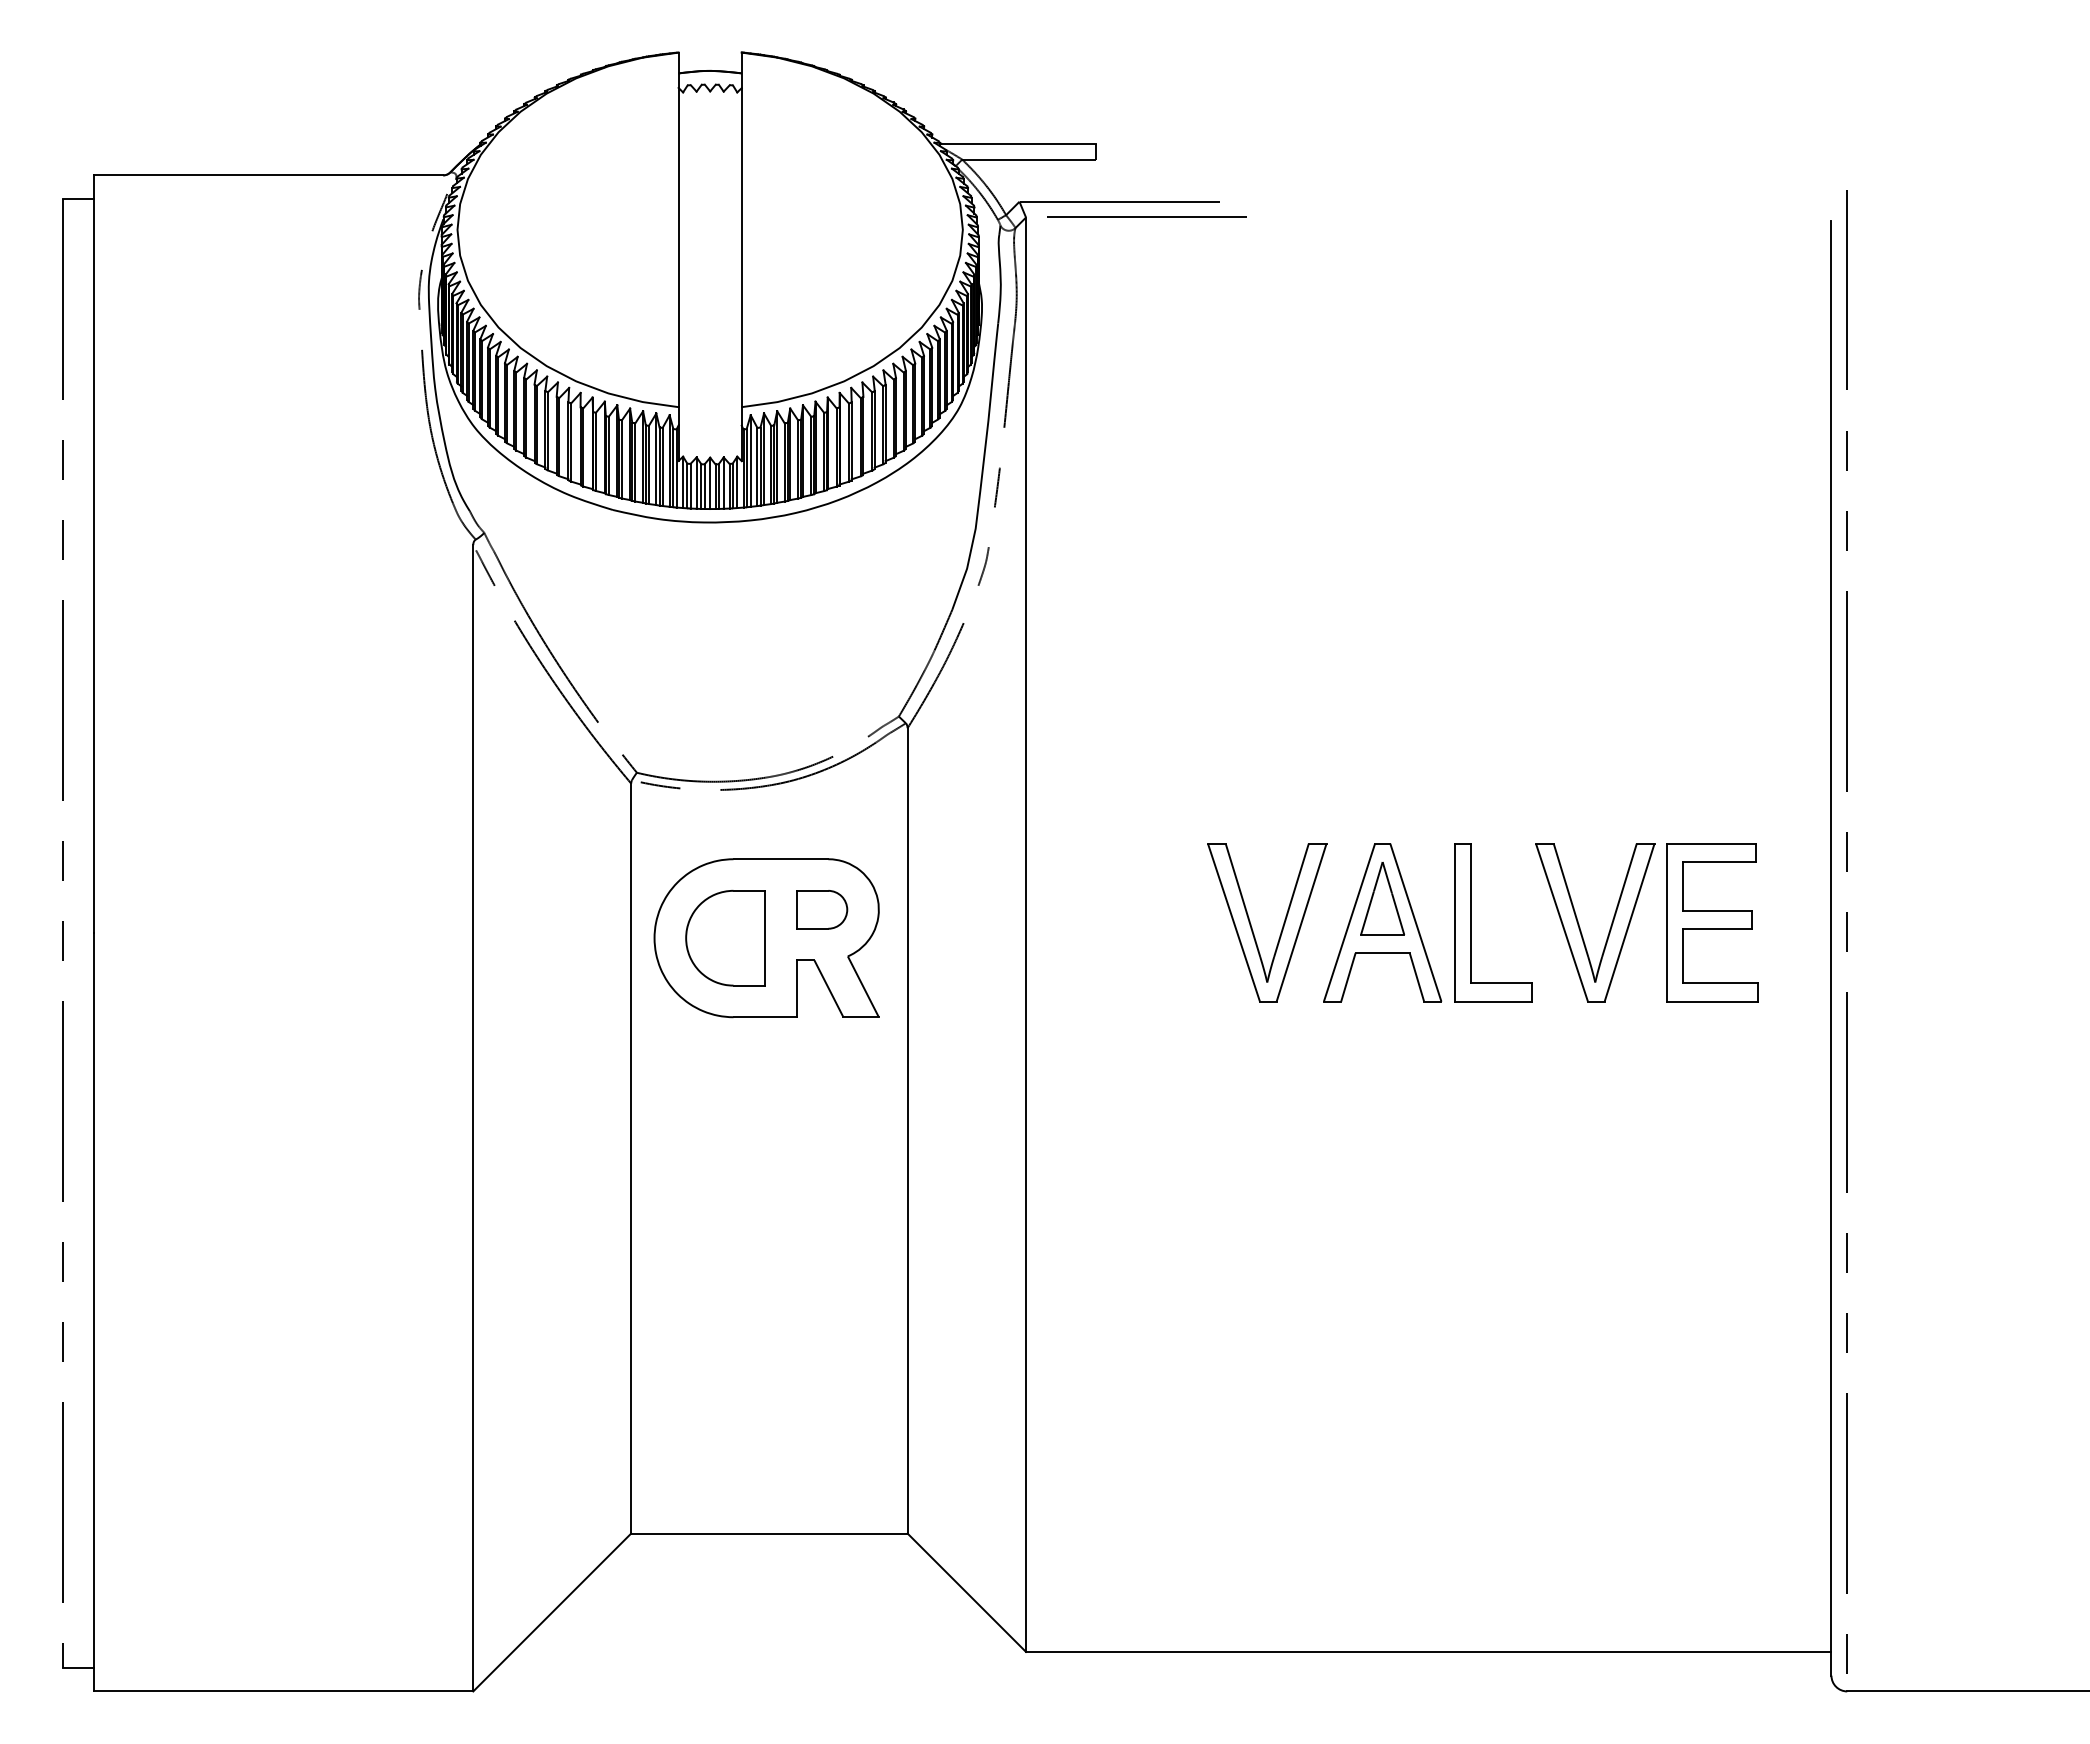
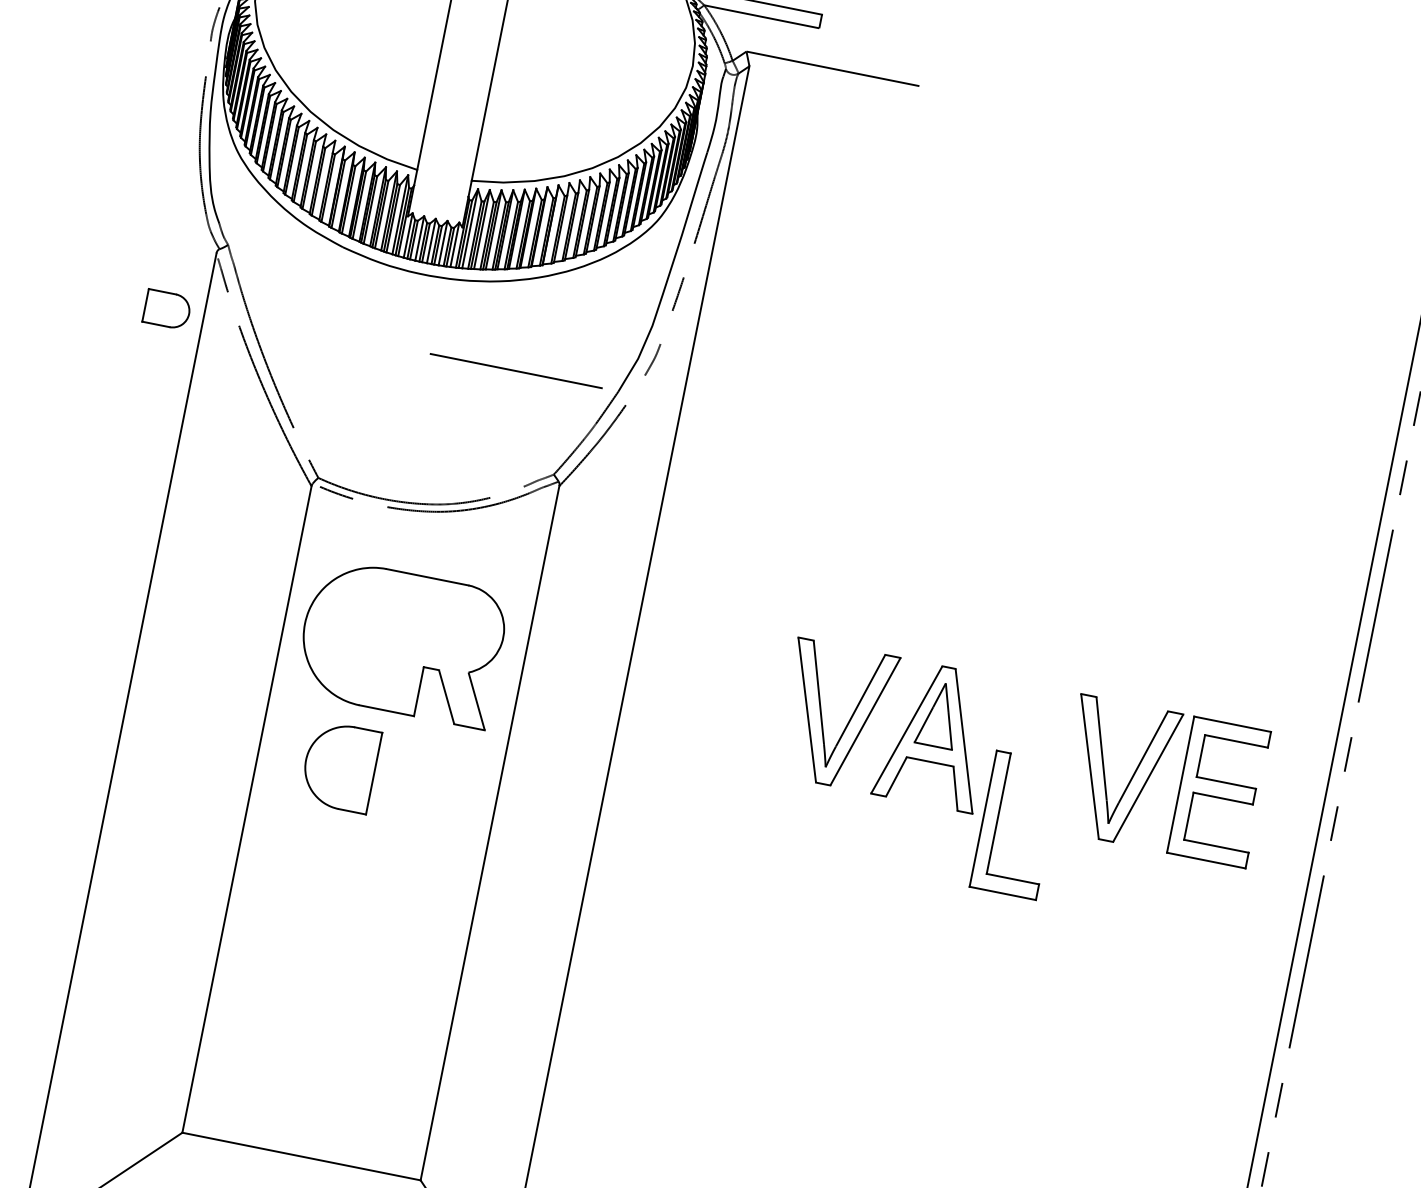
line: (1146, 216) -> (516, 370), moved
part: (822, 909) -> (167, 309), moved
part: (1471, 922) -> (997, 821), moved
part: (725, 938) -> (339, 767), moved

